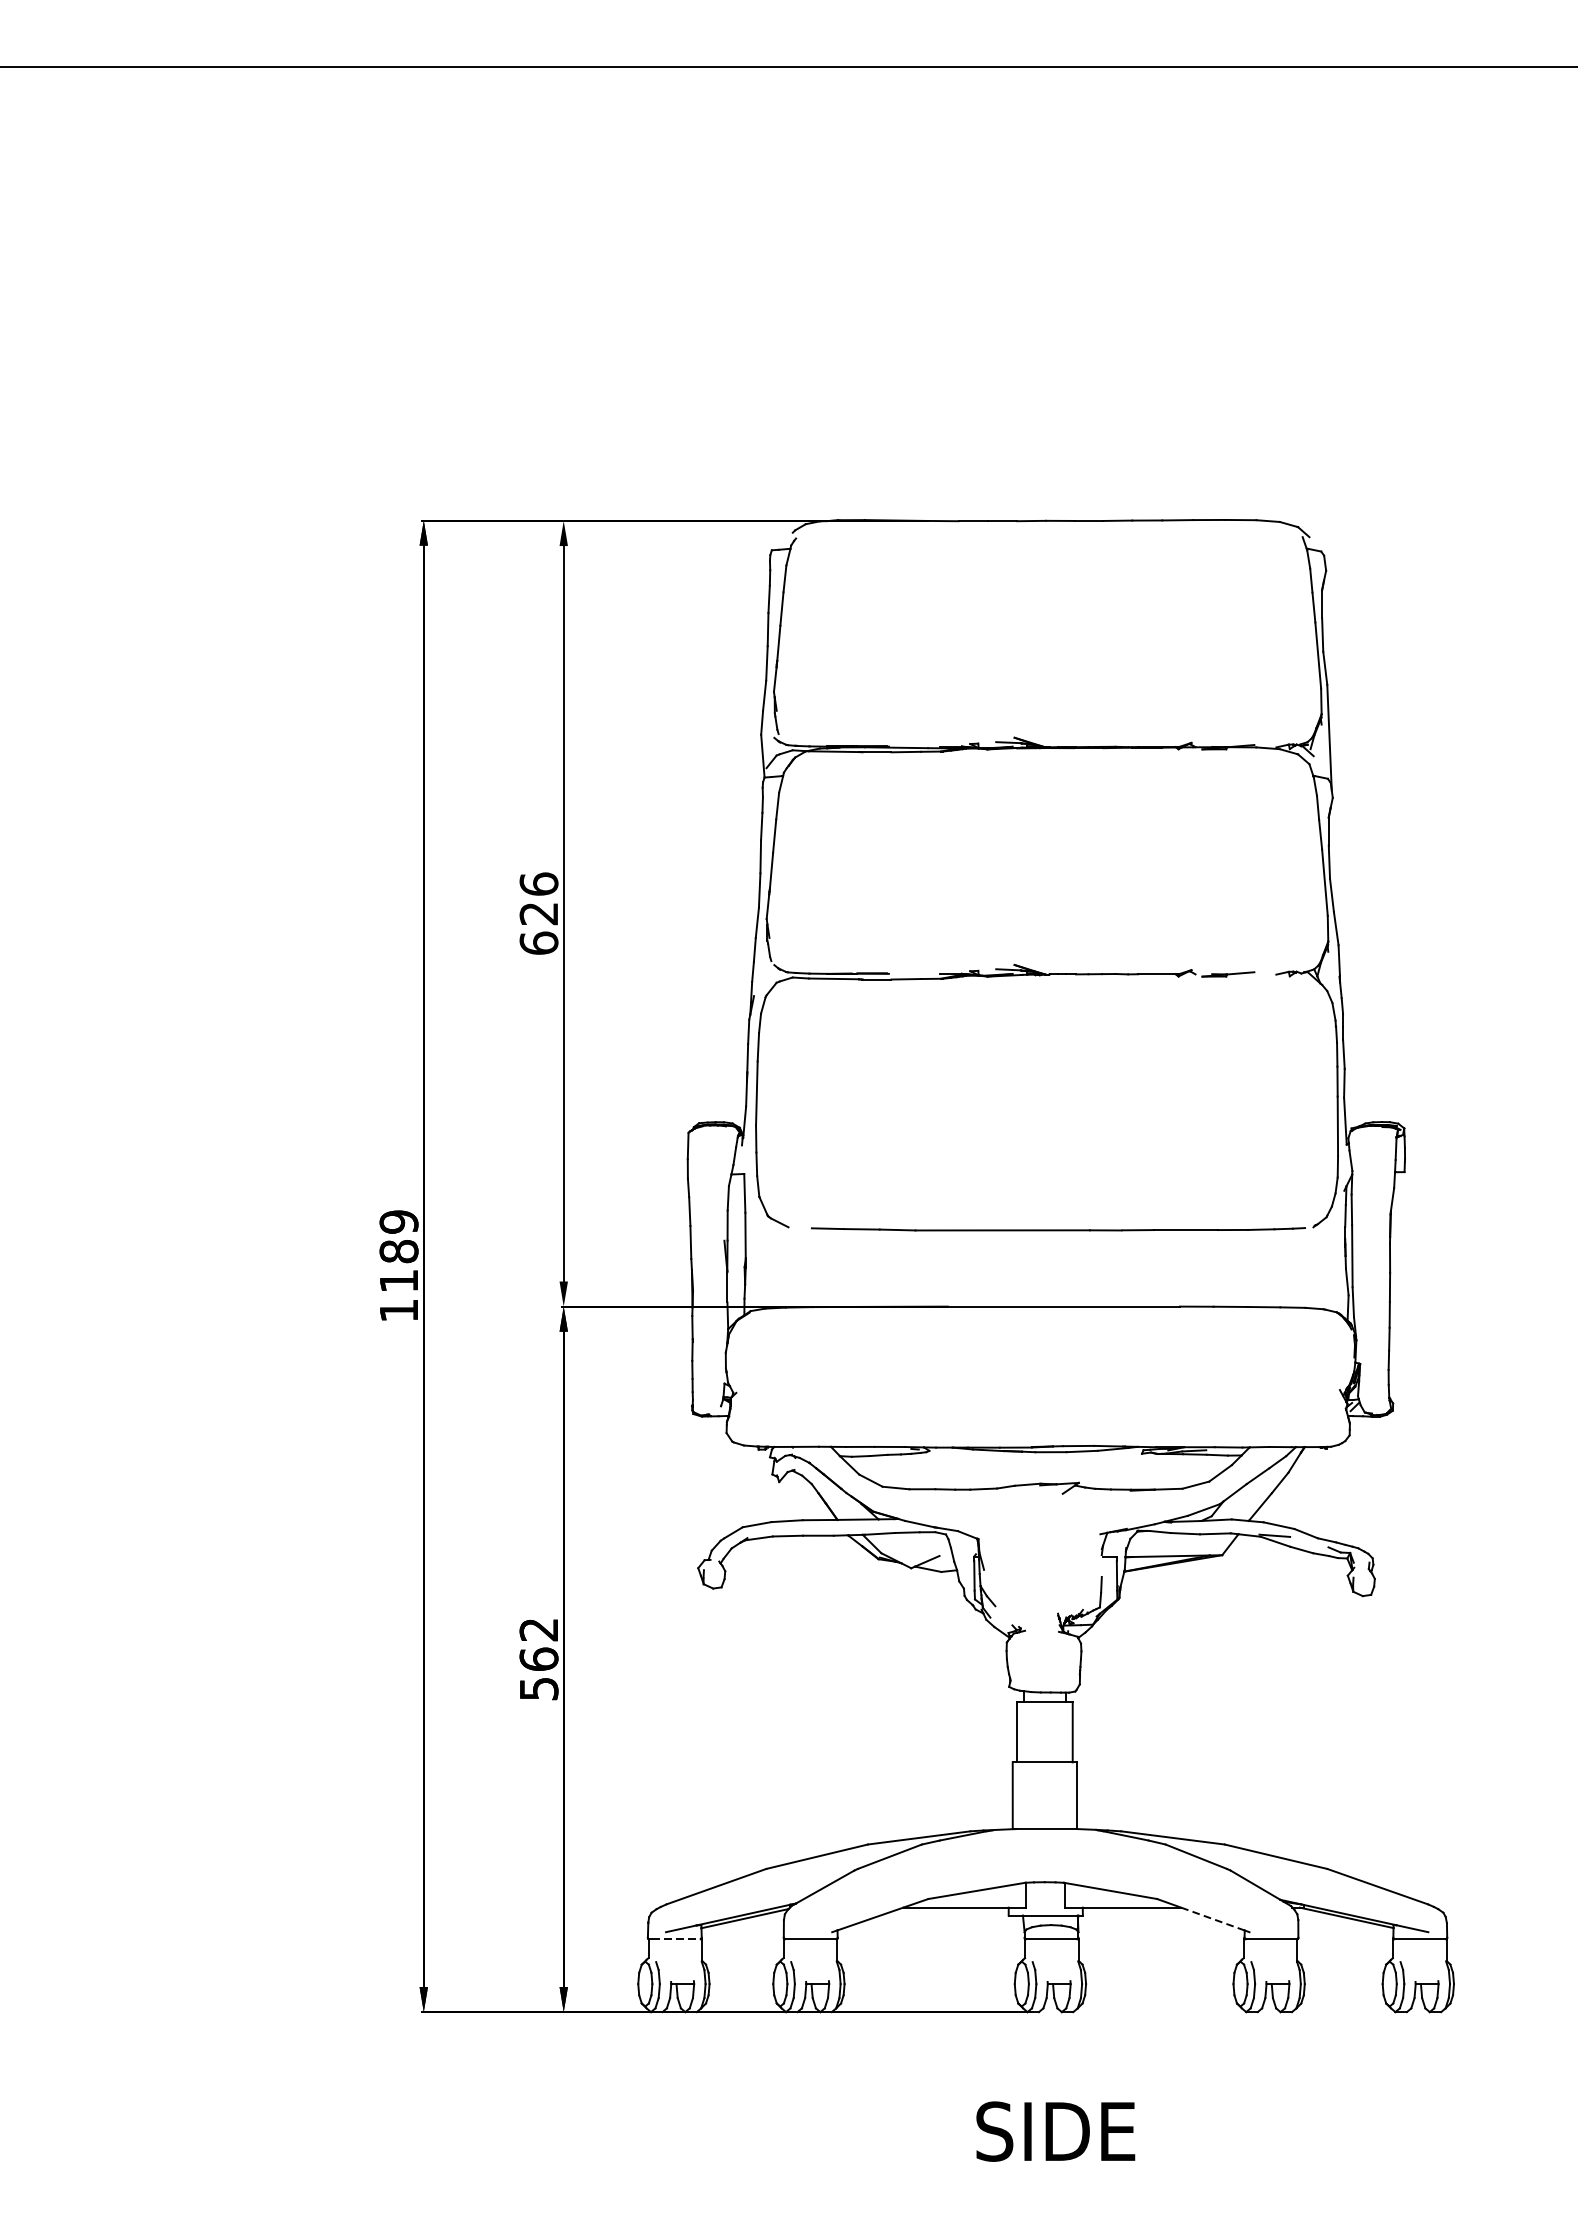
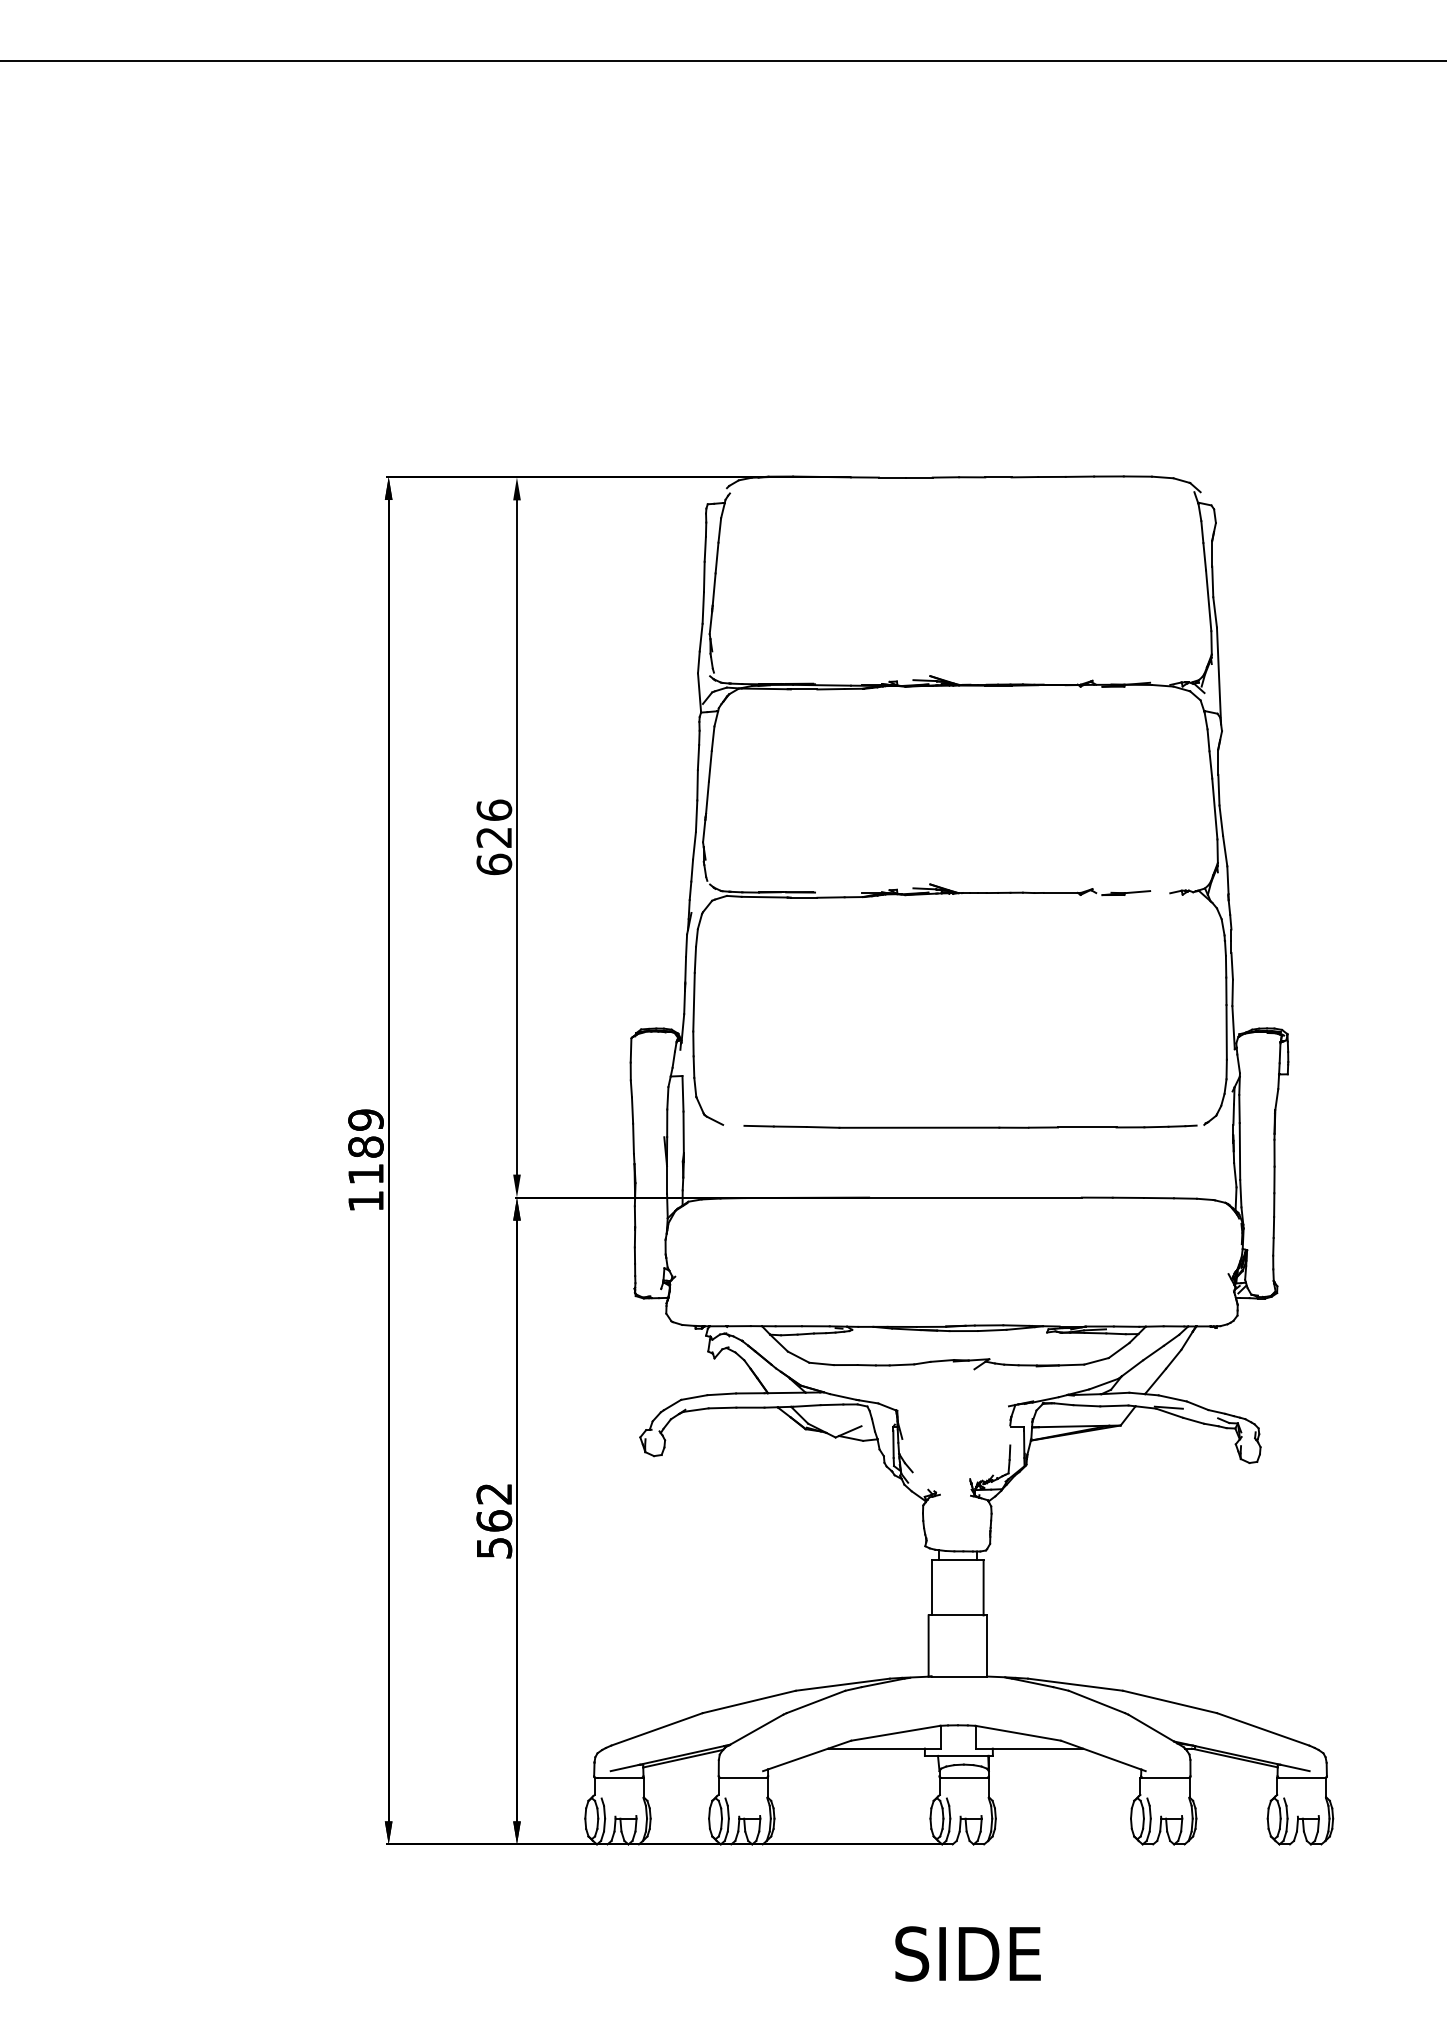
line: (1213, 1919) -> (1112, 1759), dashed -> solid
line: (676, 1939) -> (620, 1777), dashed -> solid

